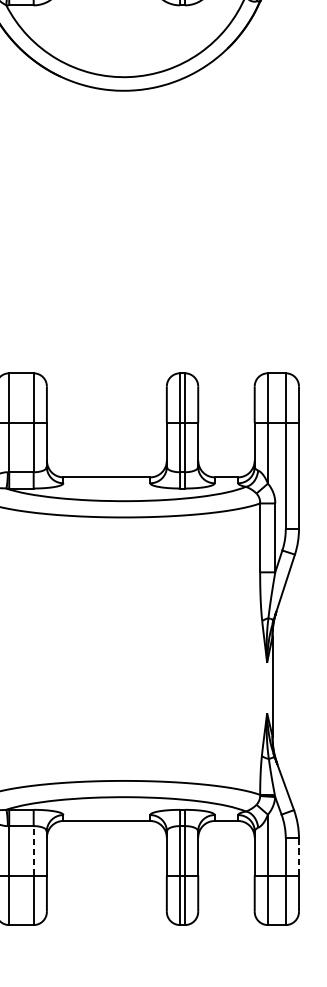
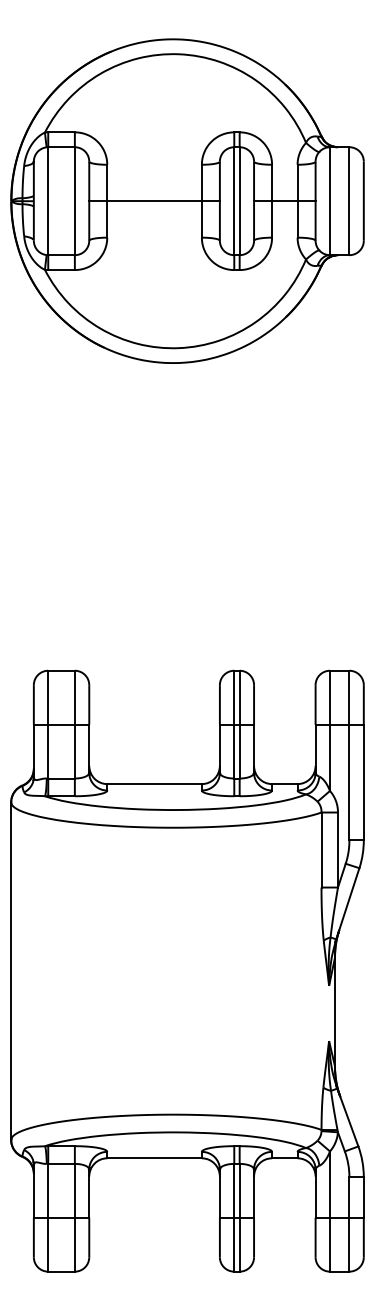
line: (33, 850) -> (74, 1190), dashed -> solid
line: (298, 856) -> (363, 1197), dashed -> solid

